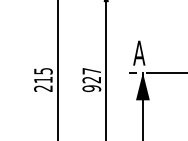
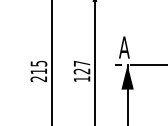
text: (91, 88) -> (81, 79), 927 -> 127

